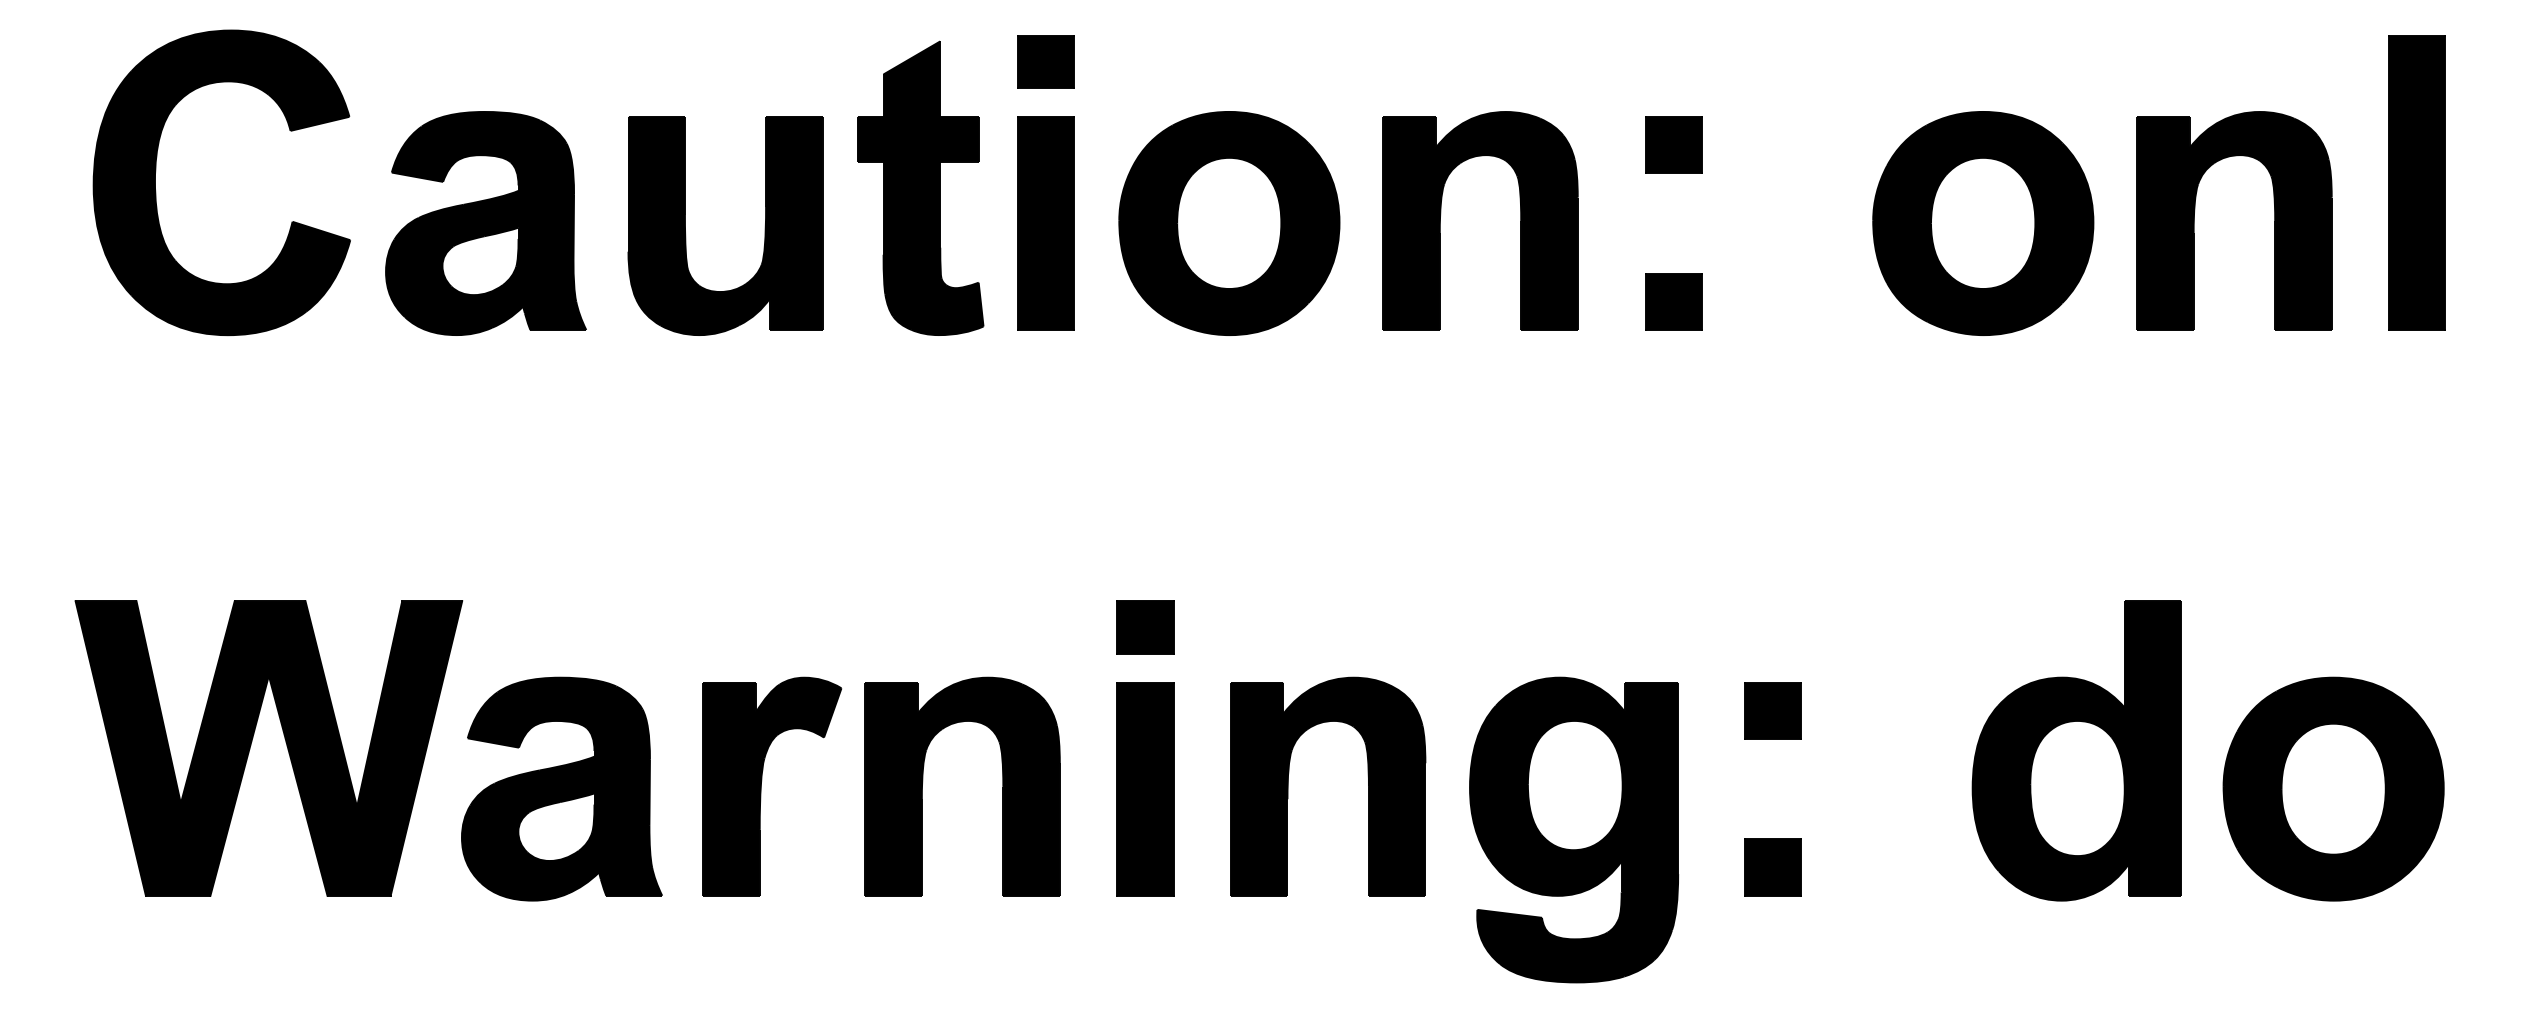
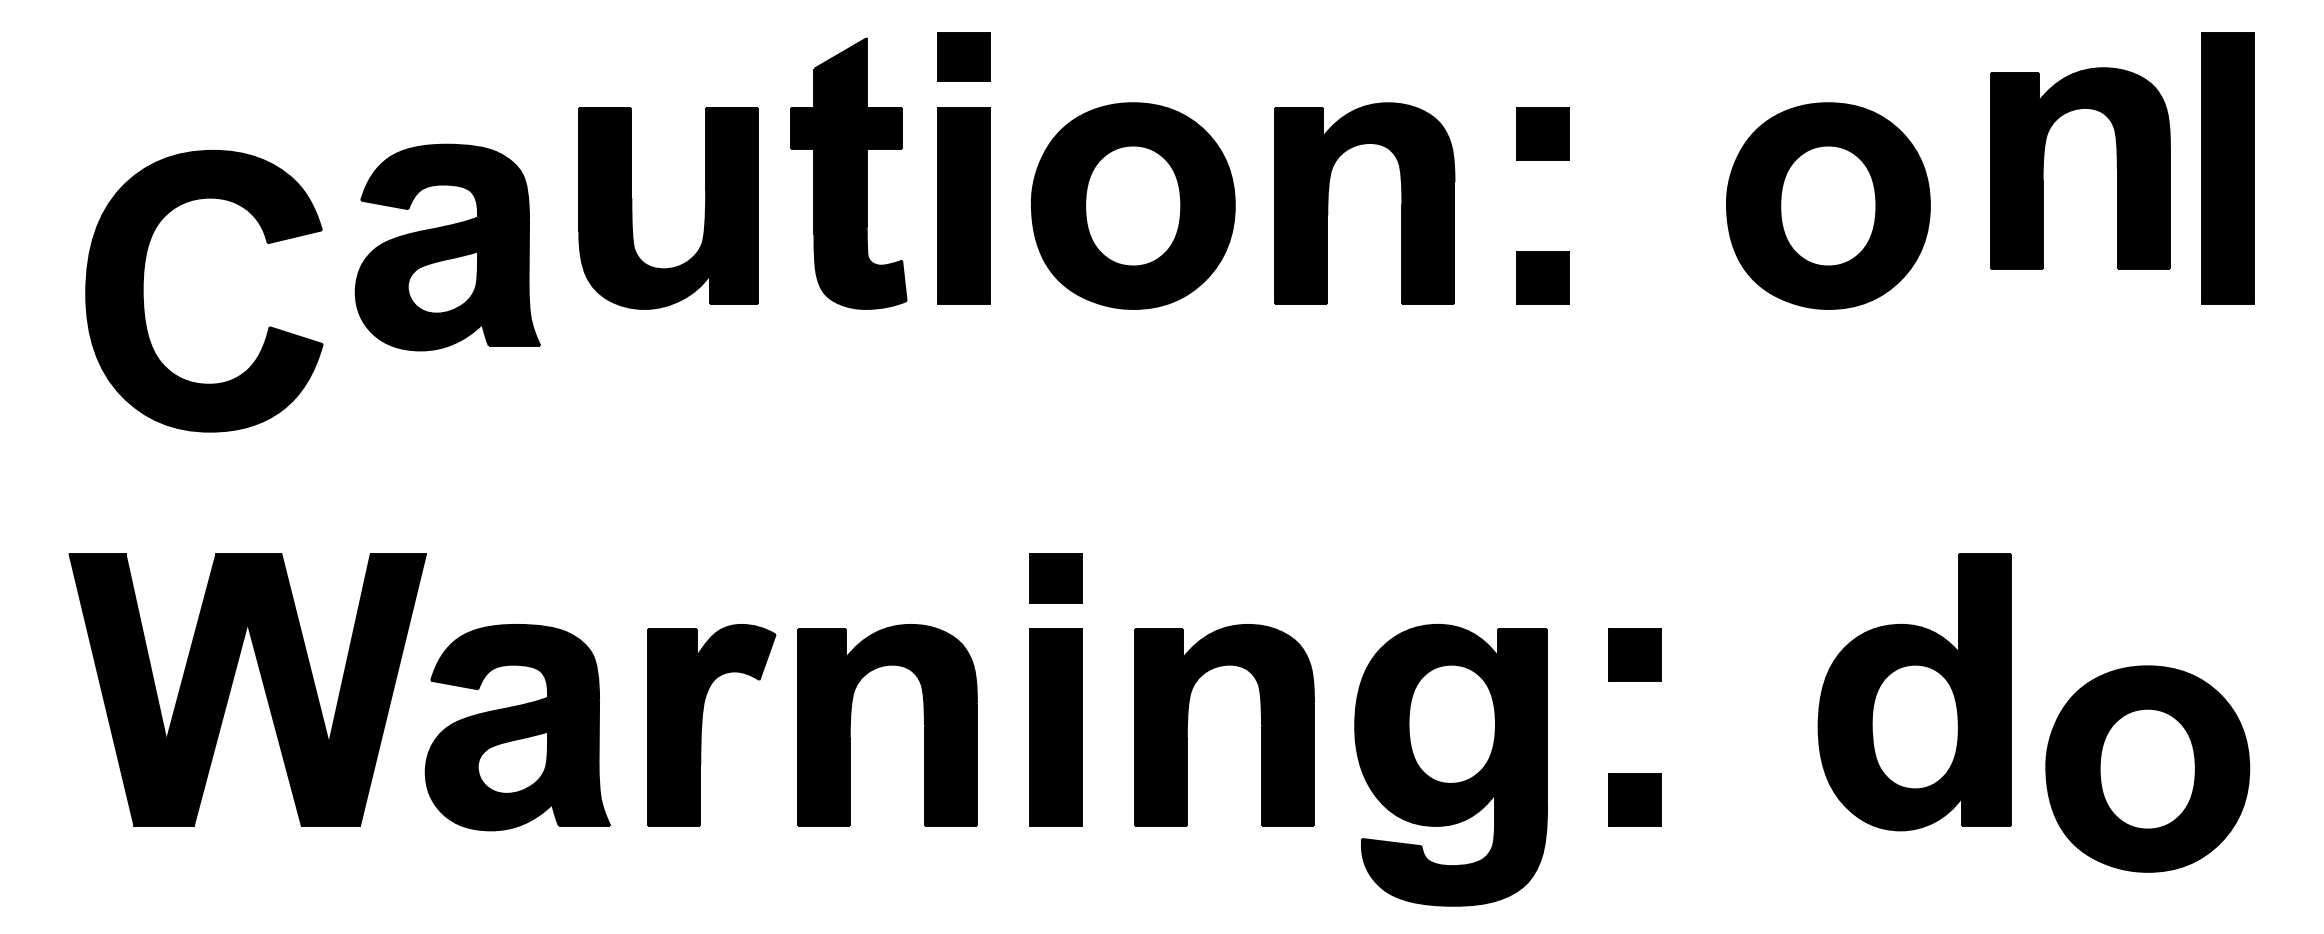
part: (156, 191) -> (144, 299), moved
part: (2194, 220) -> (2043, 168), moved
part: (485, 223) -> (447, 247), moved
part: (2333, 788) -> (2147, 768), moved

